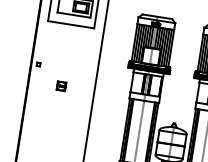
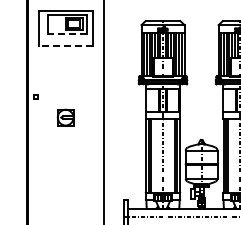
line: (73, 15) -> (66, 34), solid -> dashed
line: (70, 24) -> (65, 45), solid -> dashed
part: (61, 86) -> (65, 117), size x1.6

